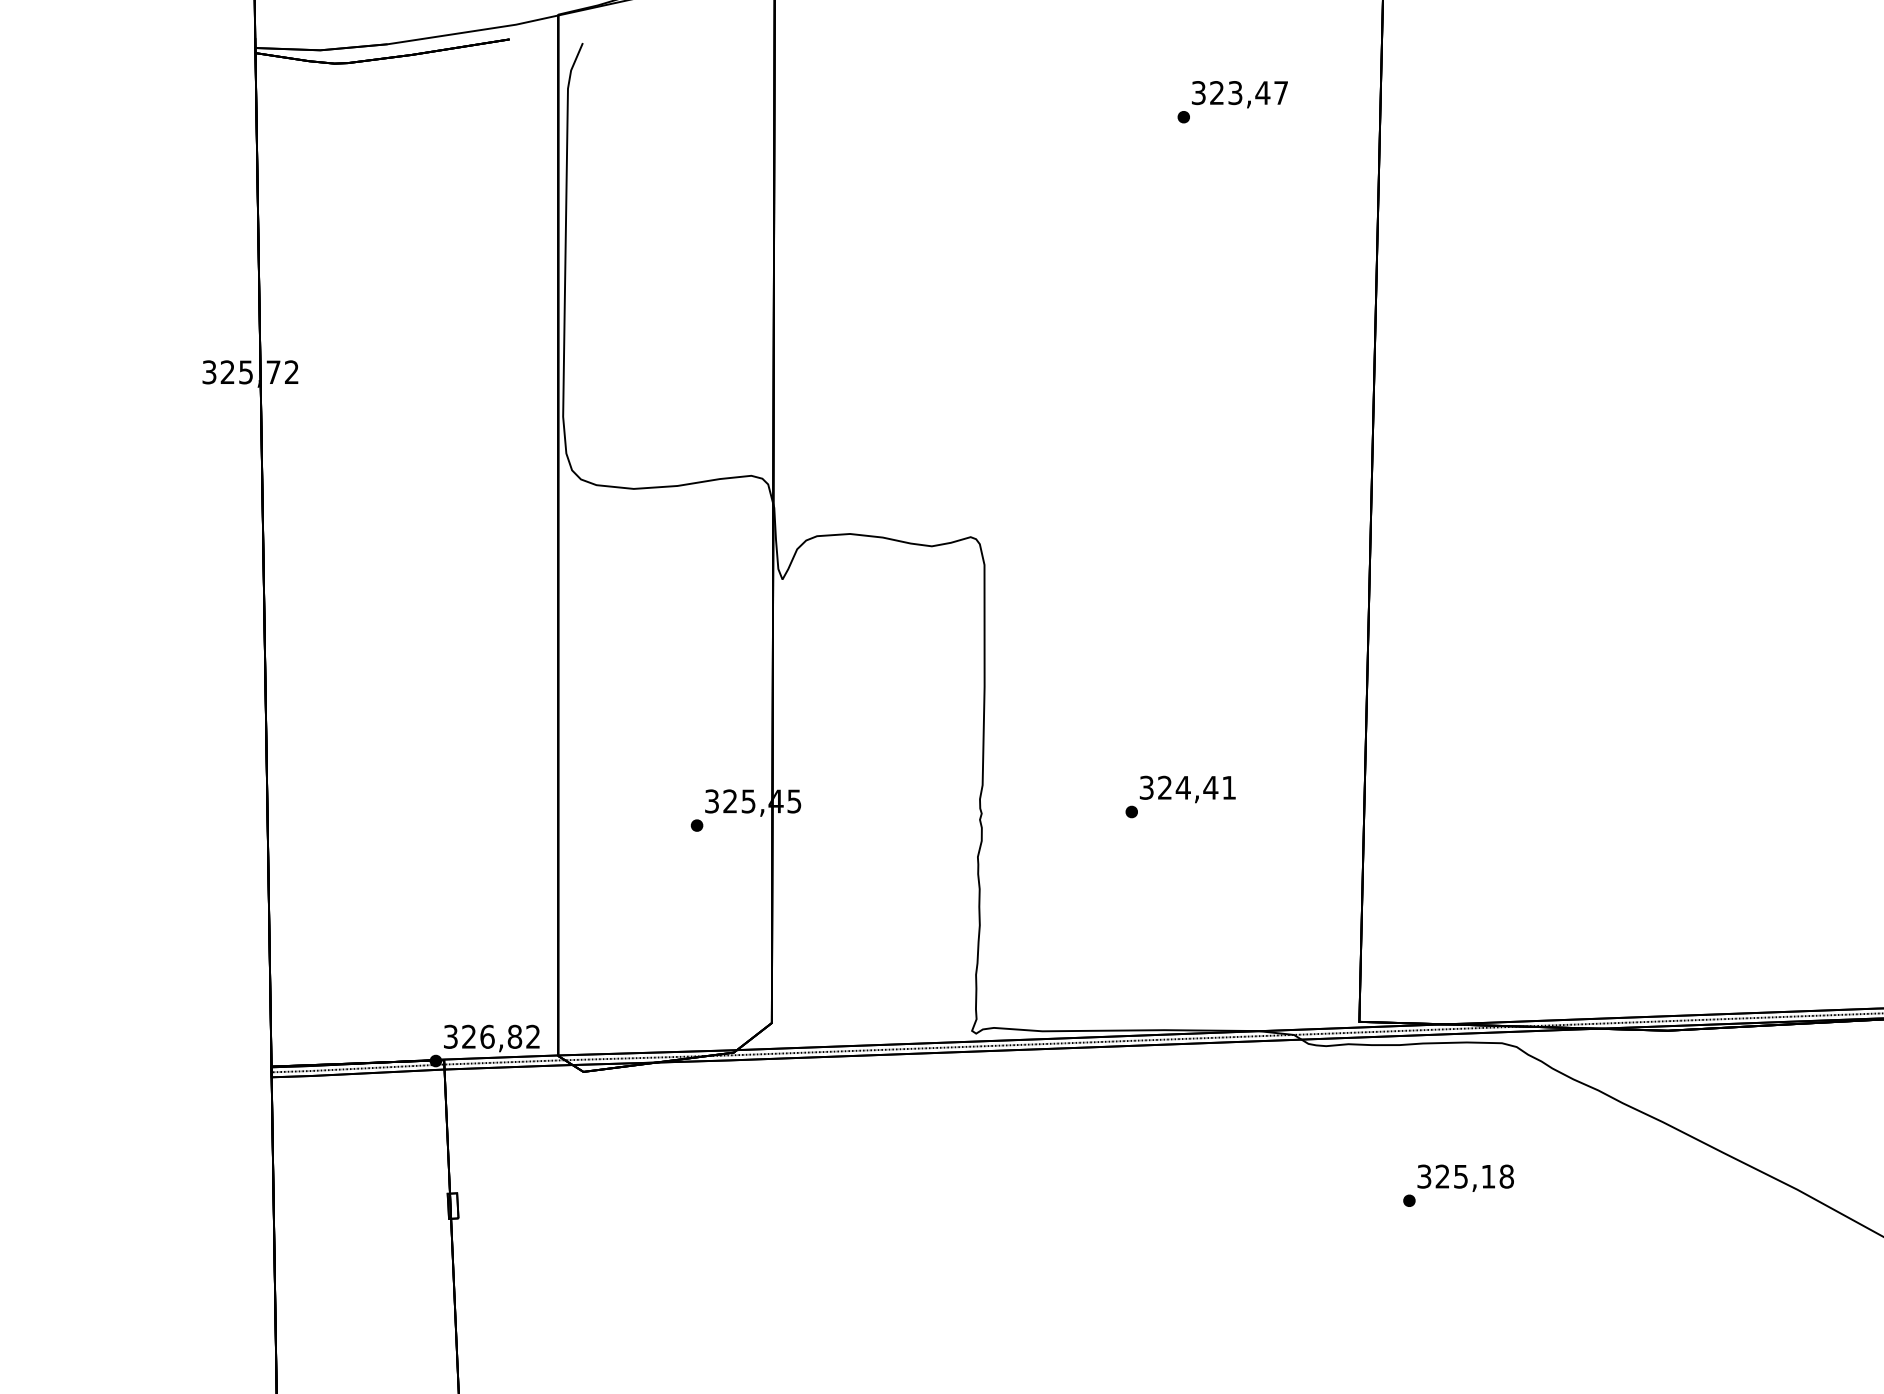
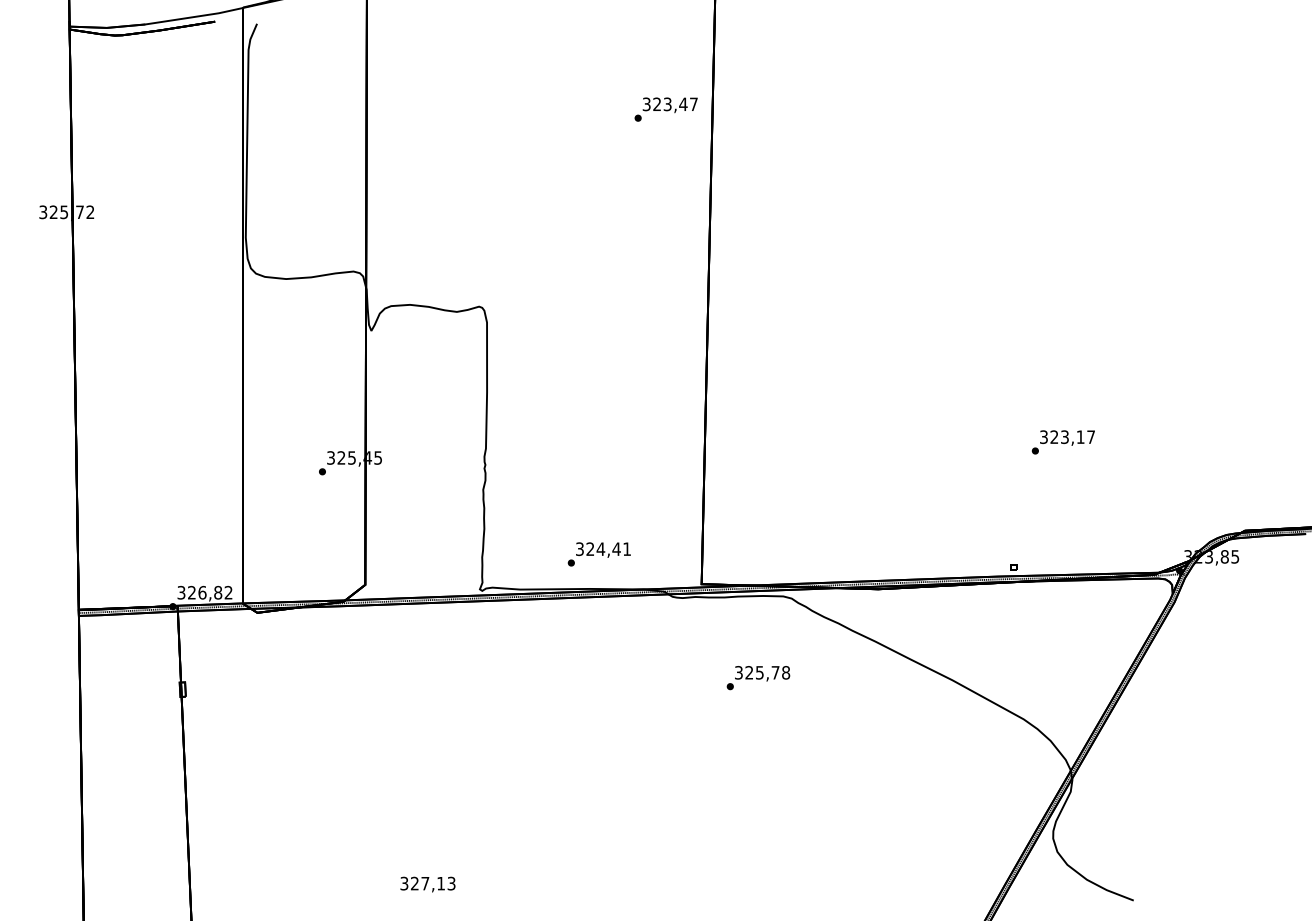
text: (1231, 101) -> (665, 109), moved
text: (1179, 797) -> (598, 554), moved
text: (1488, 1176) -> (775, 672), 325,18 -> 325,78

